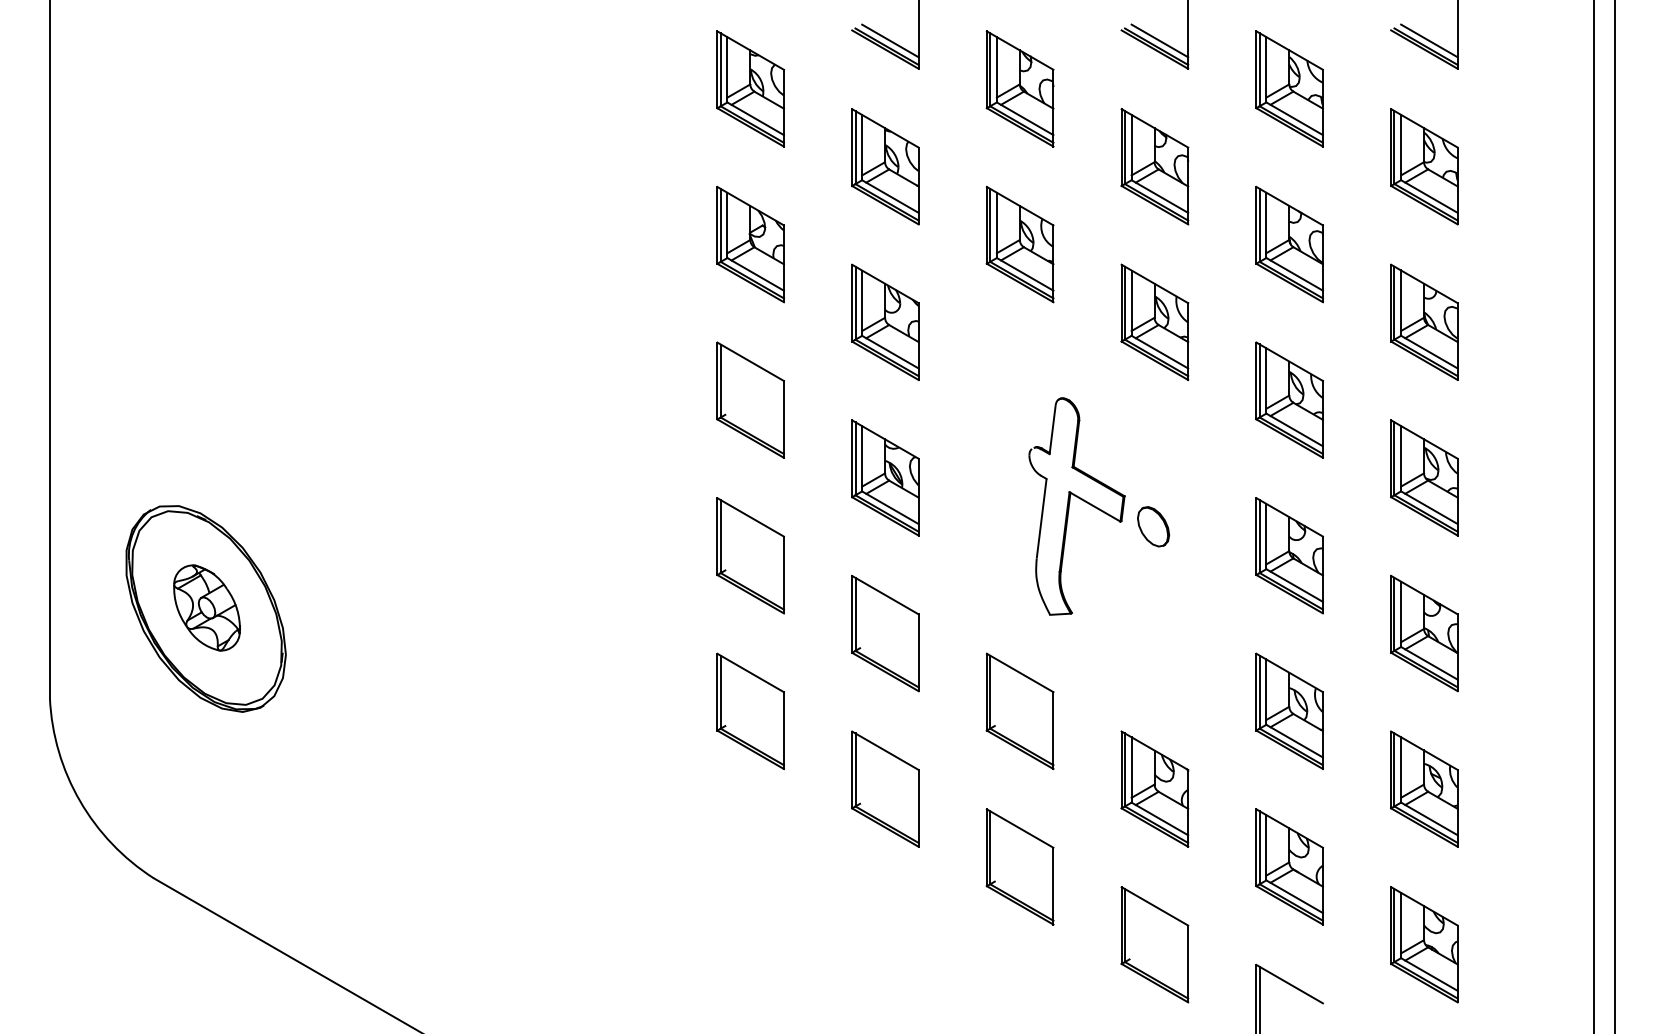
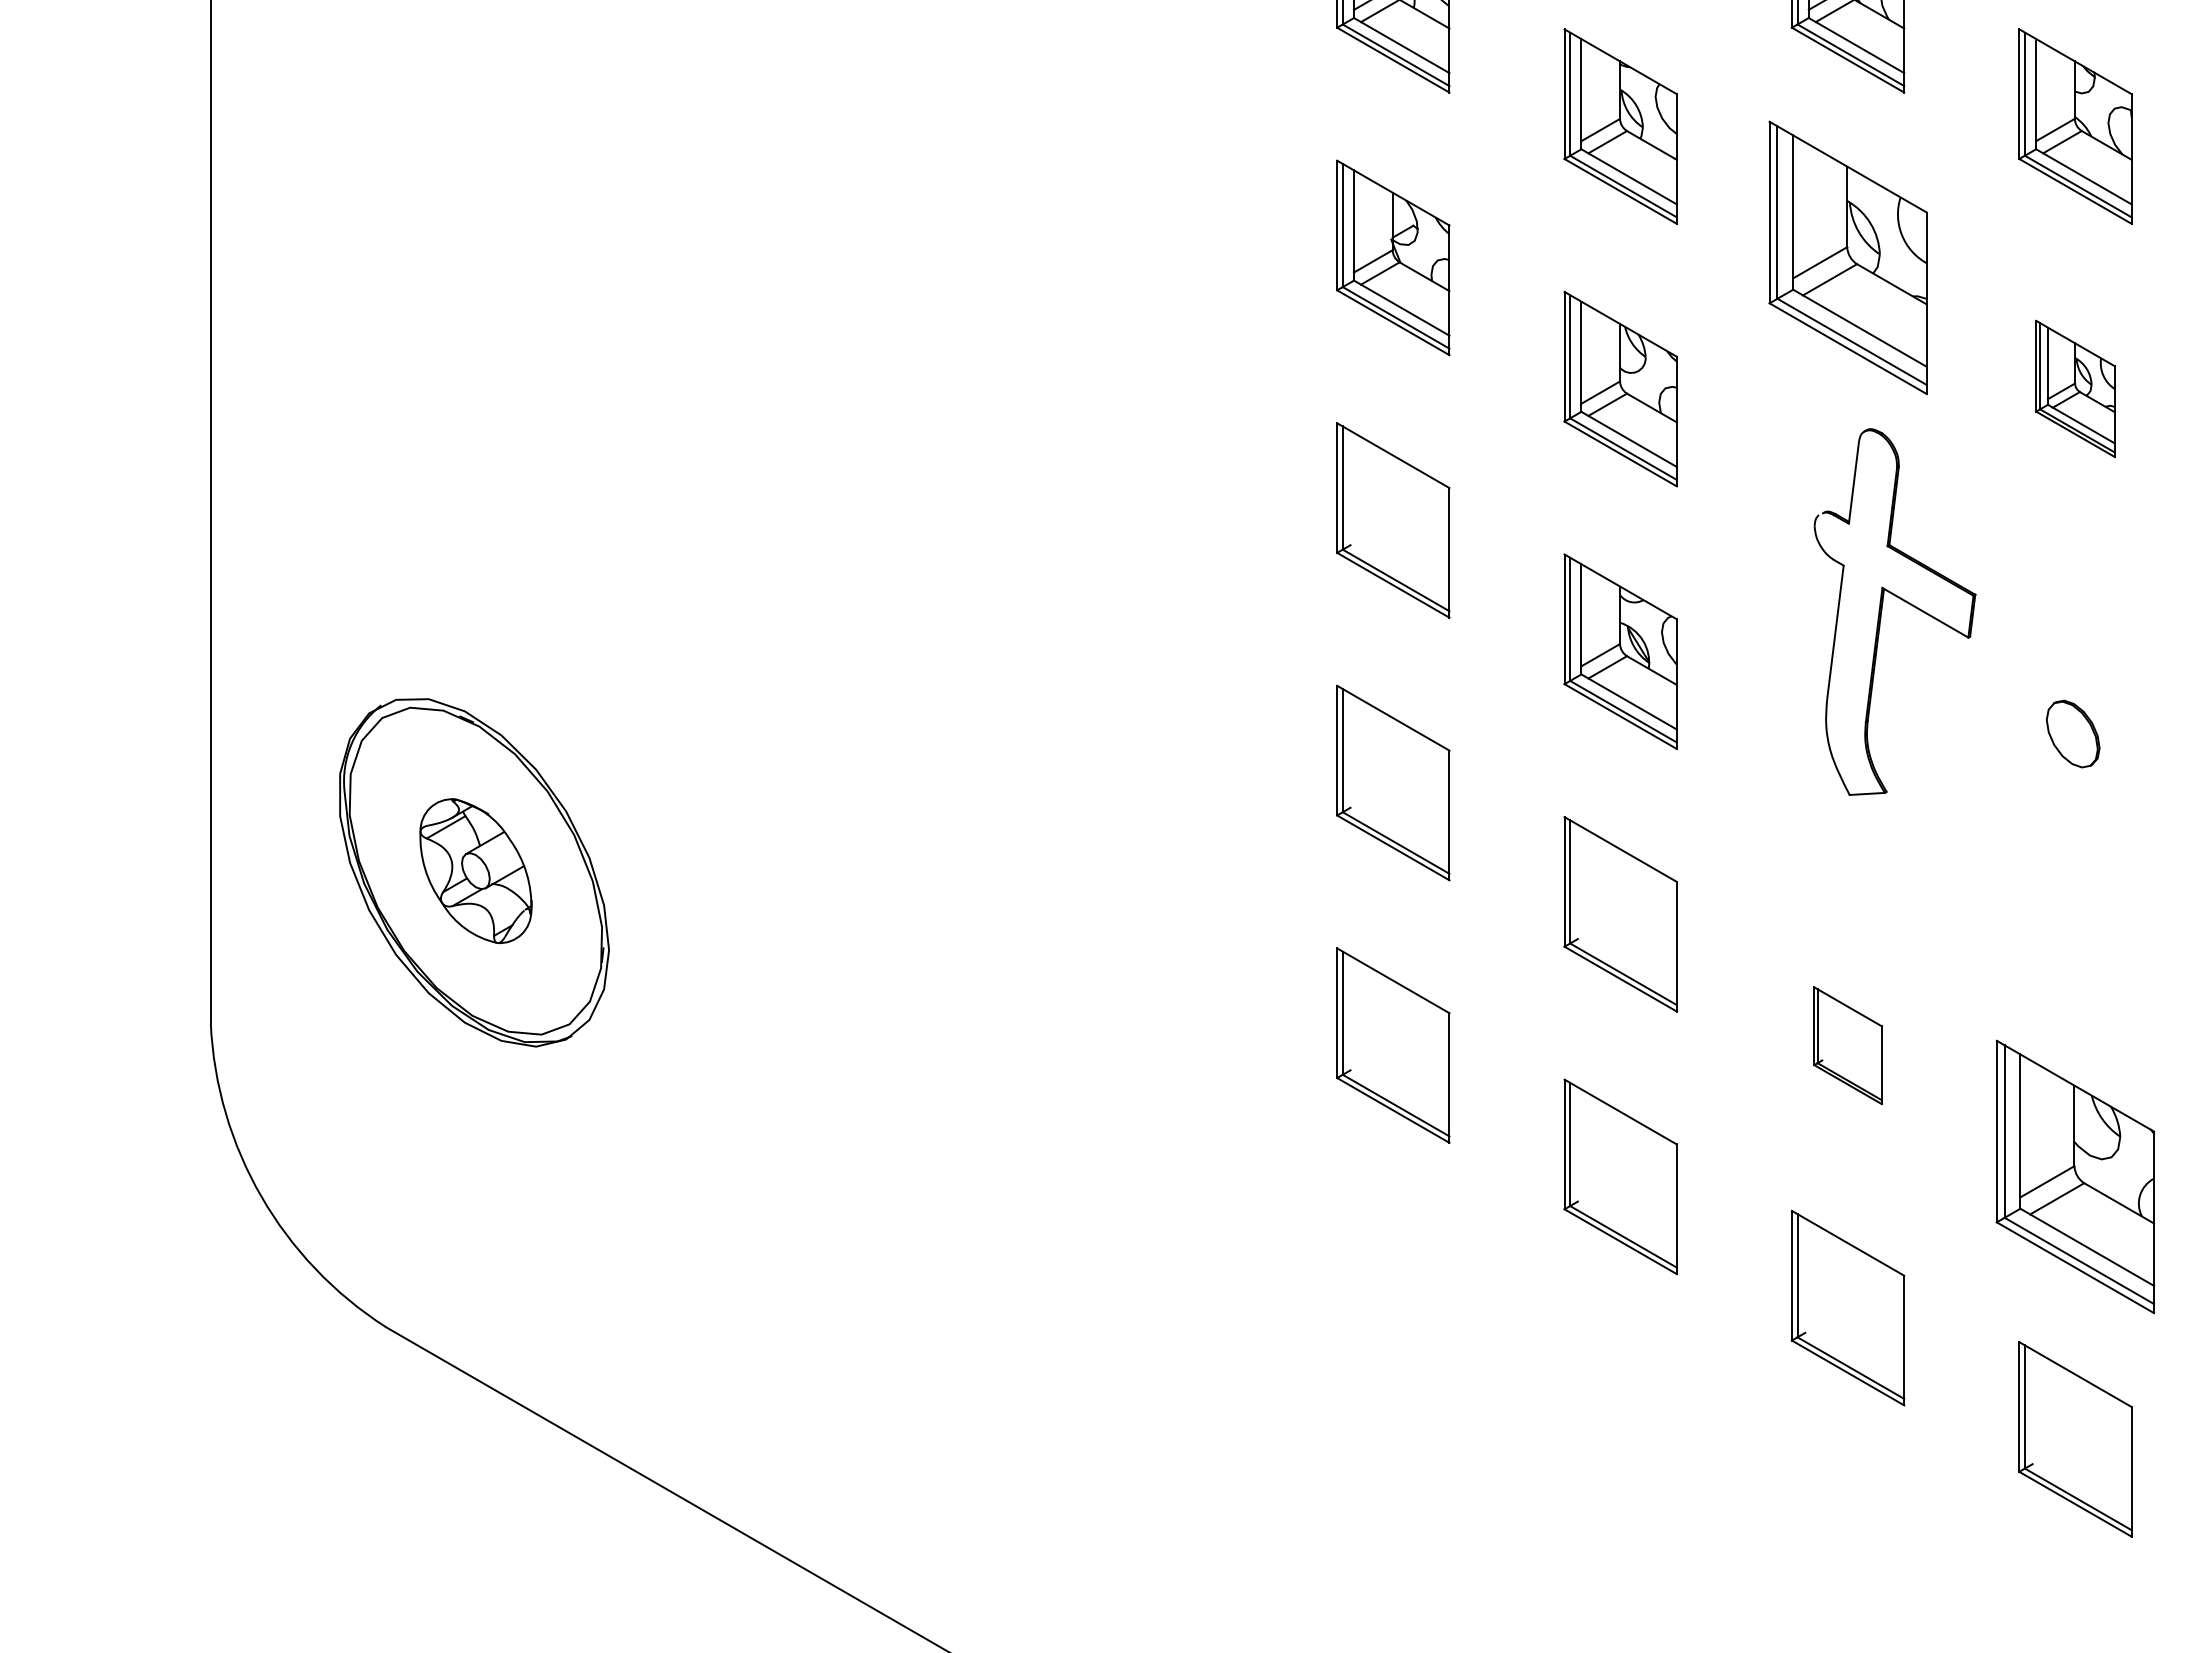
part: (1019, 244) -> (1846, 257), size x1.4
part: (1154, 321) -> (2074, 387), size x0.7
part: (1069, 506) -> (1882, 612), moved
part: (1019, 711) -> (1846, 1045), size x0.6
part: (1154, 788) -> (2074, 1175), size x1.4

